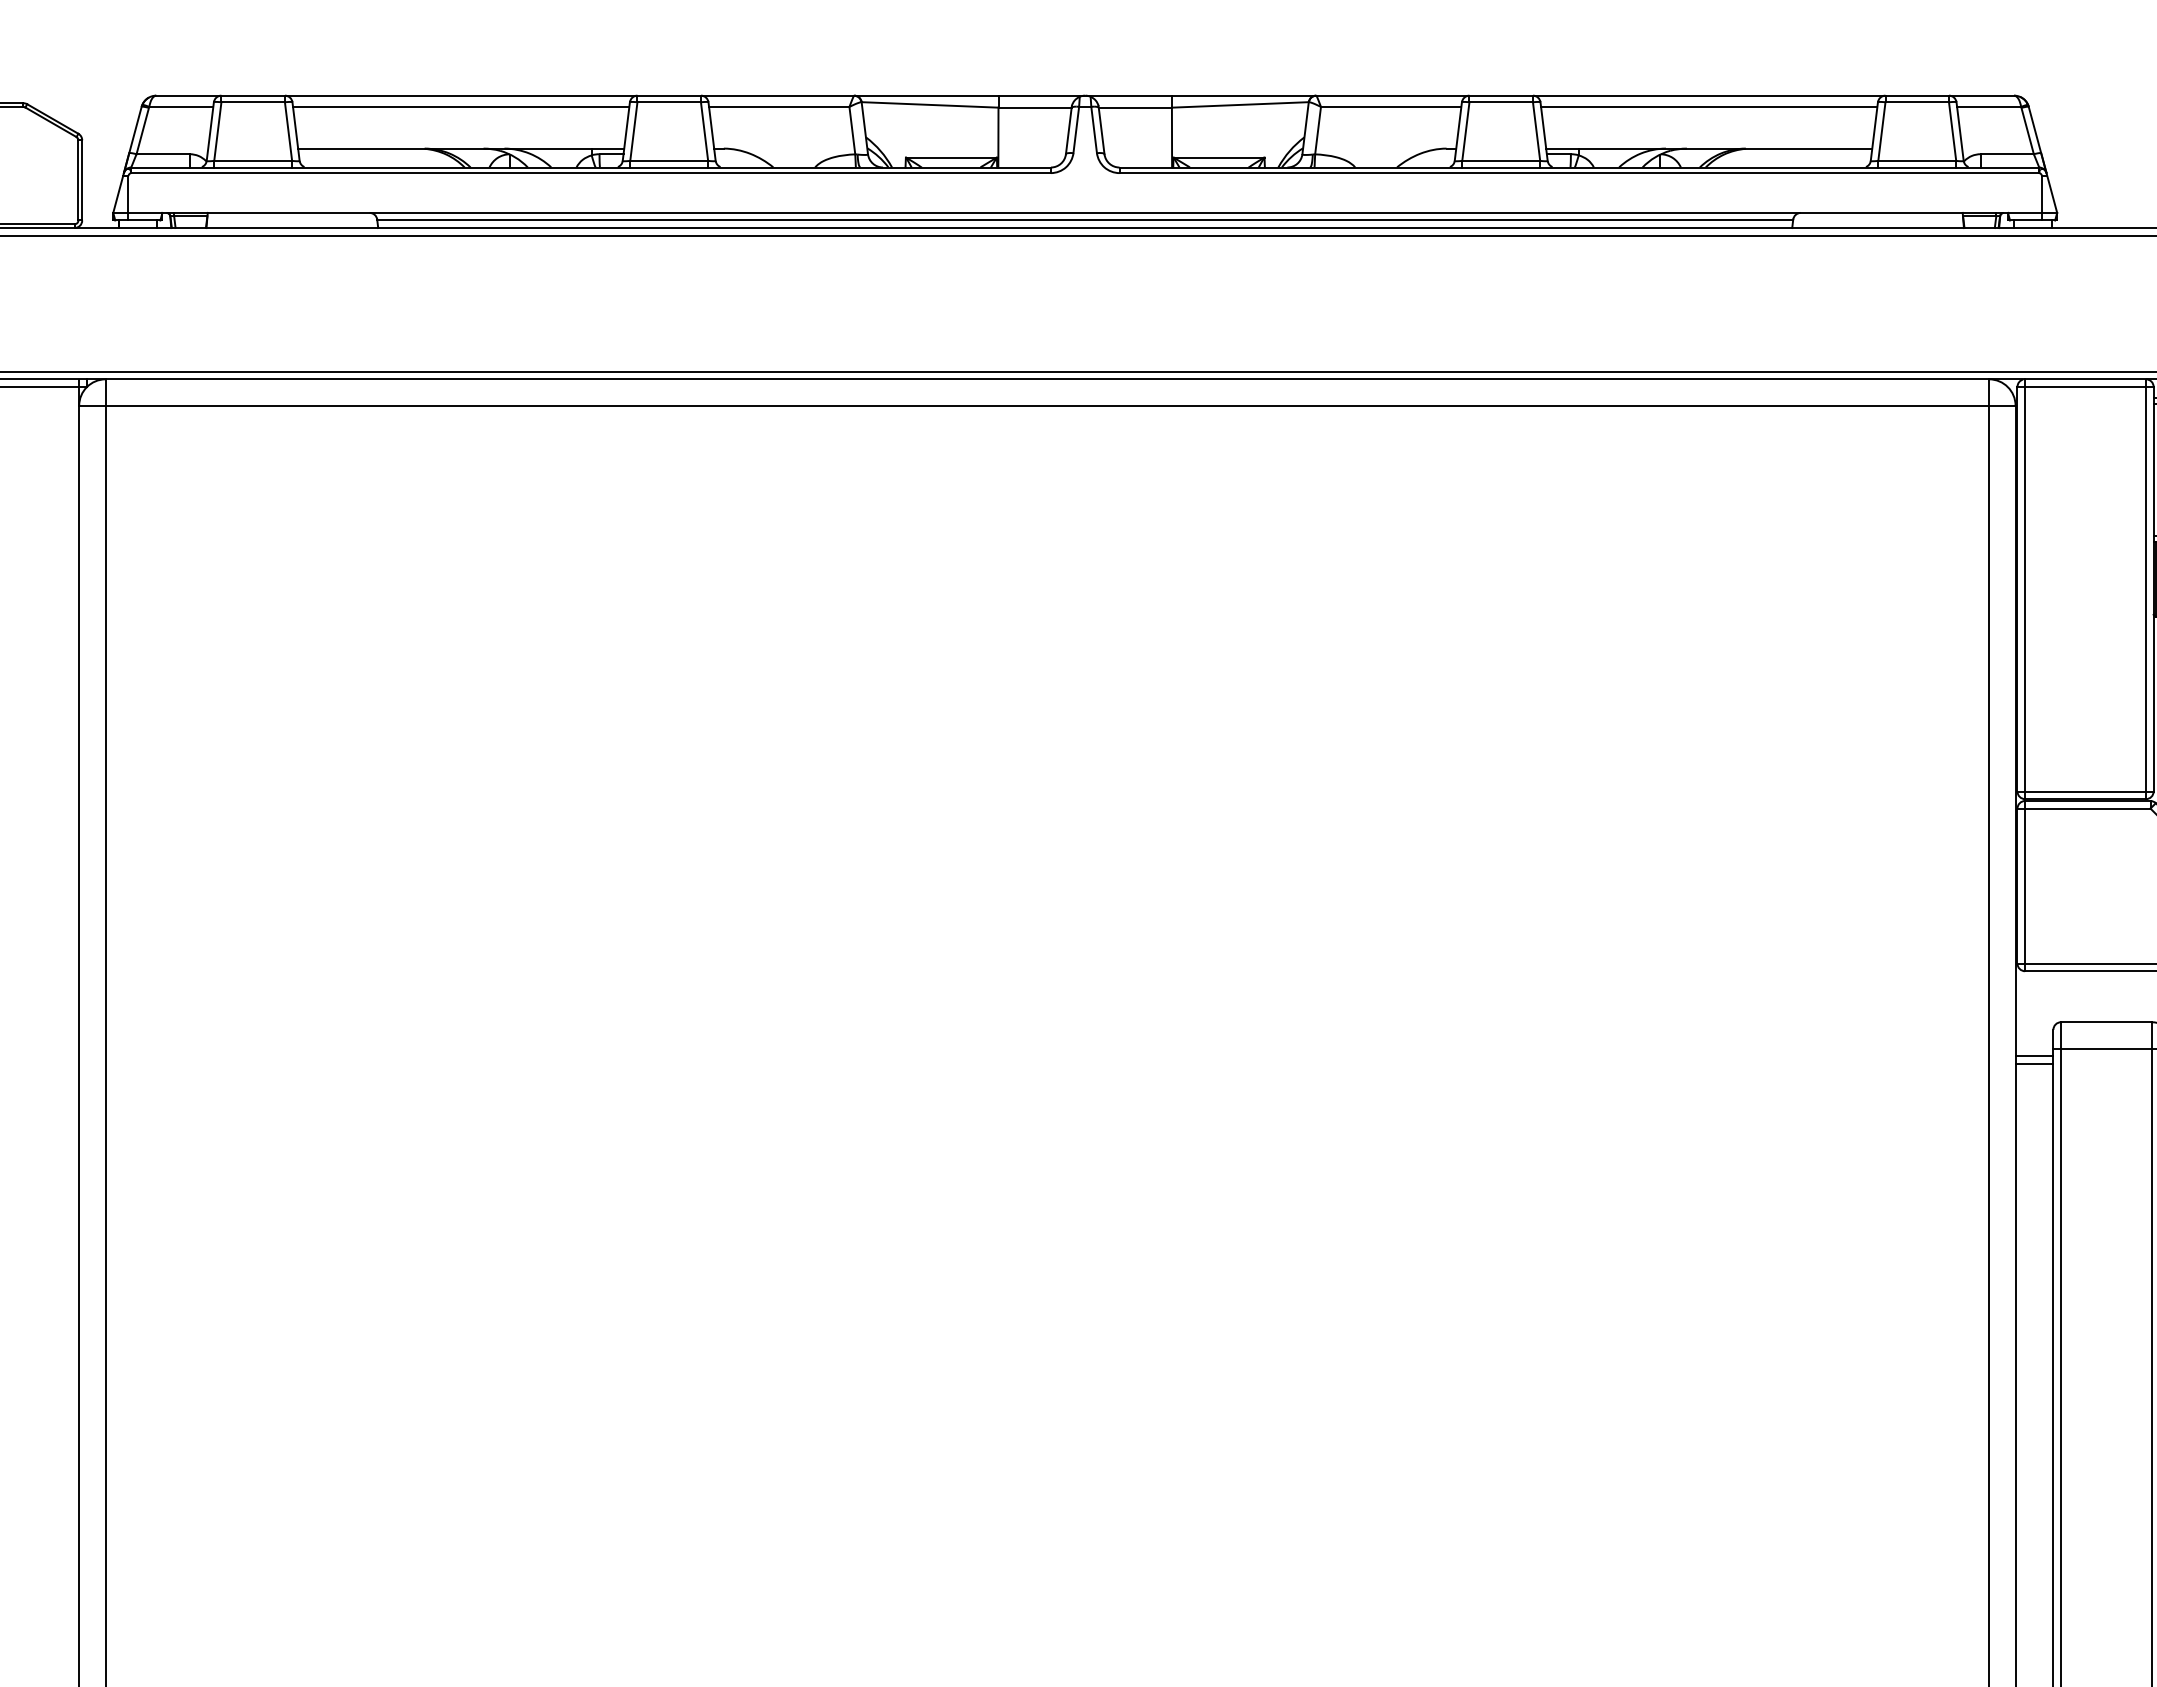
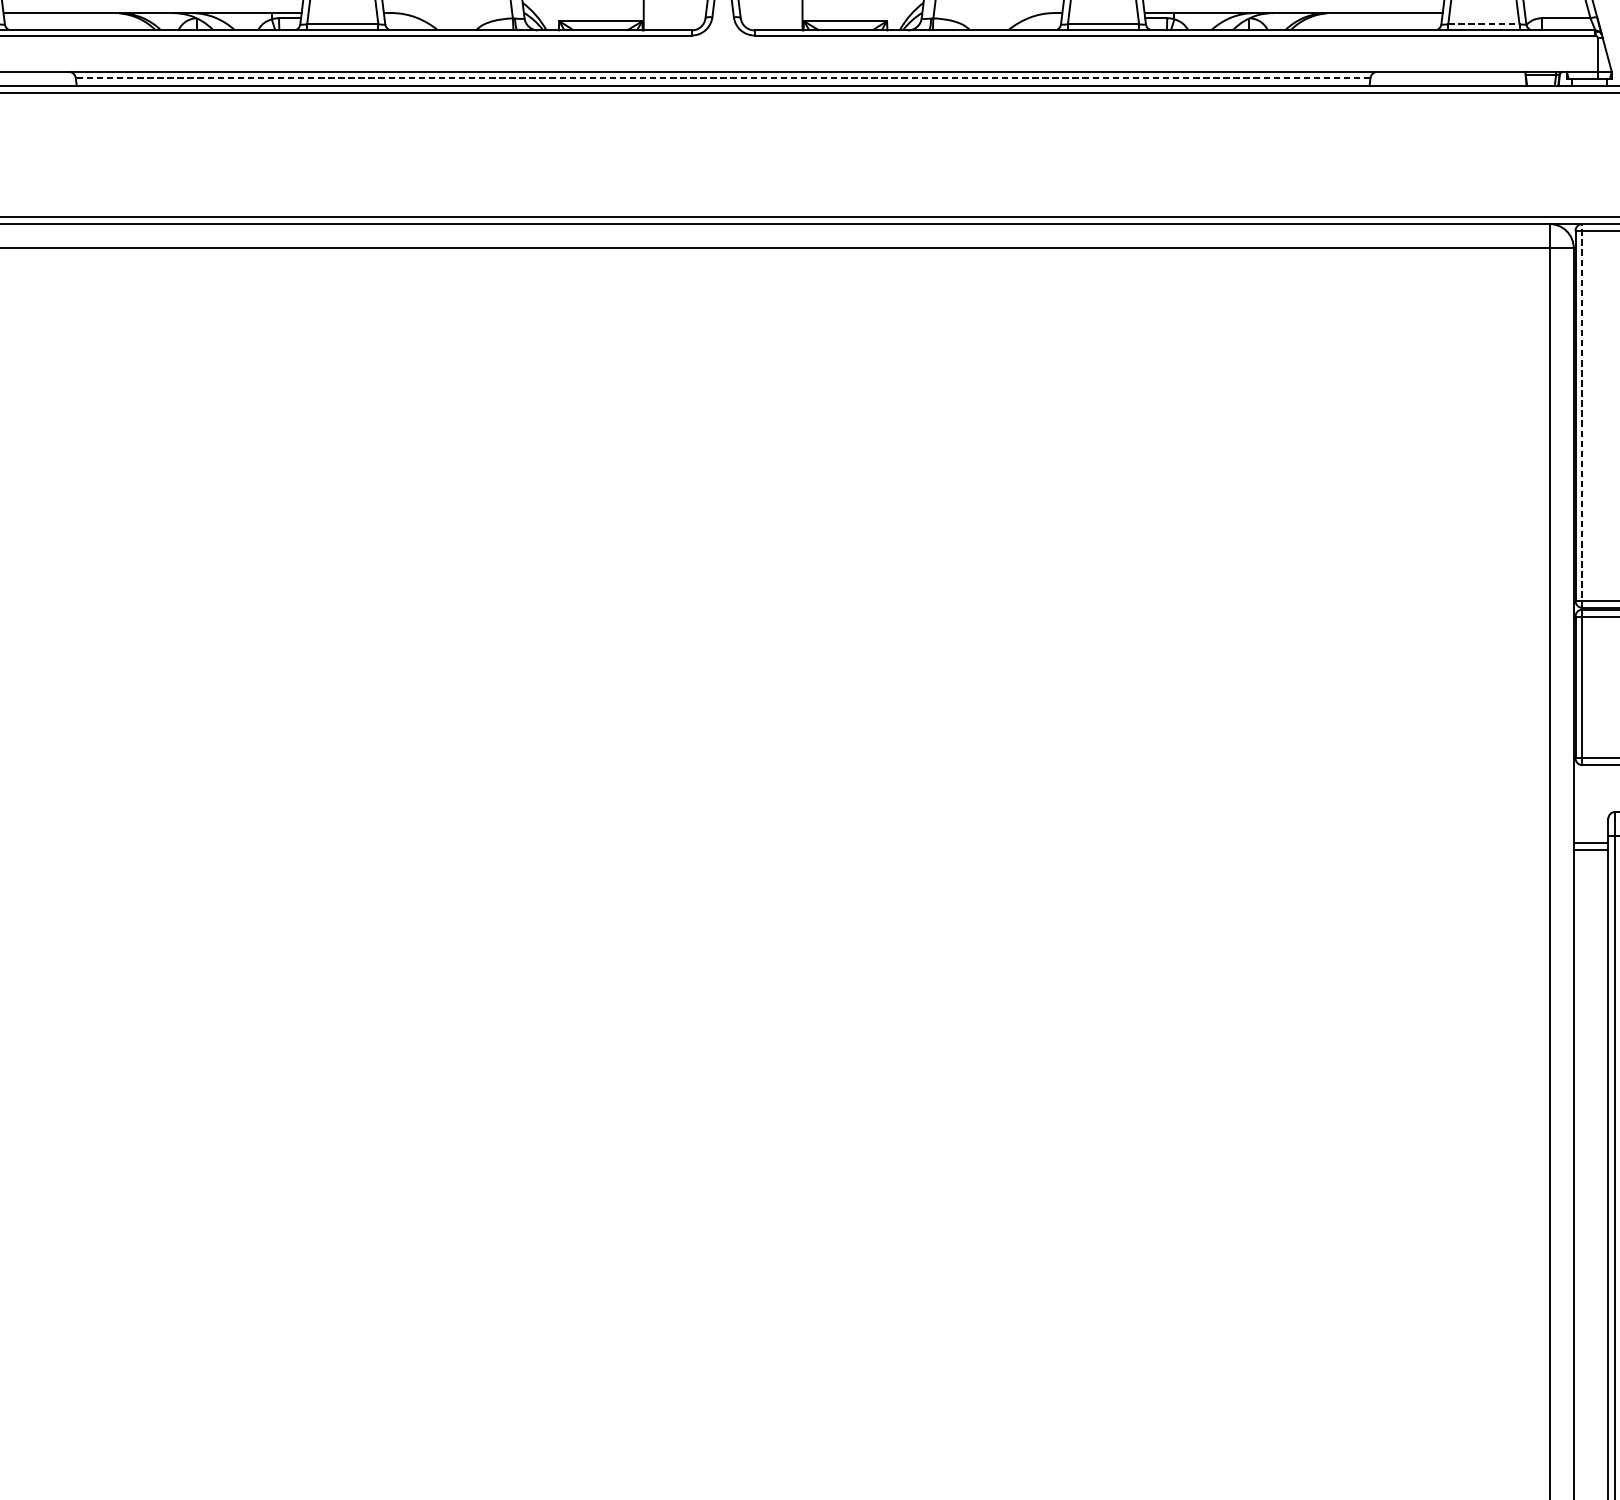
line: (1917, 160) -> (1484, 23), solid -> dashed
line: (1084, 219) -> (722, 77), solid -> dashed
line: (2025, 589) -> (1582, 416), solid -> dashed

